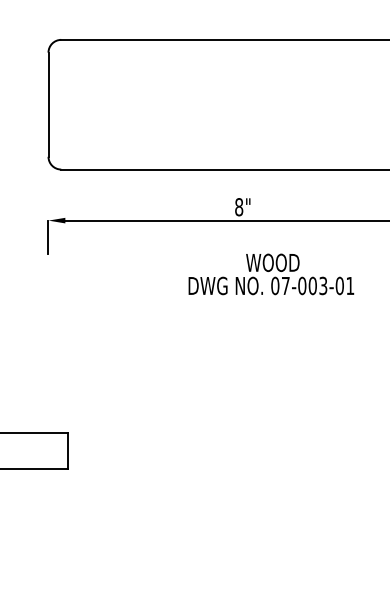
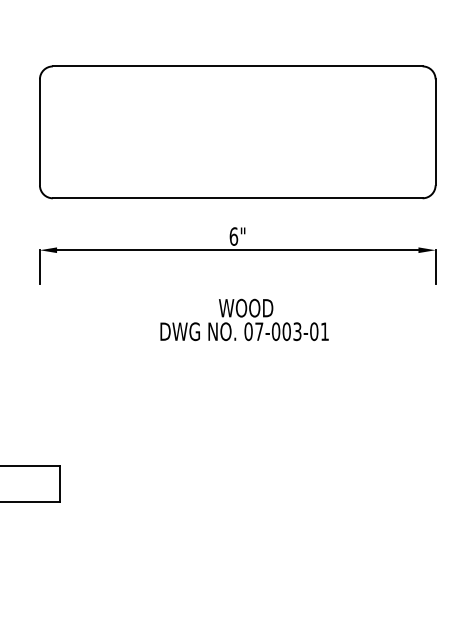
text: (238, 207) -> (233, 236), 8" -> 6"
text: (271, 273) -> (244, 319), moved

